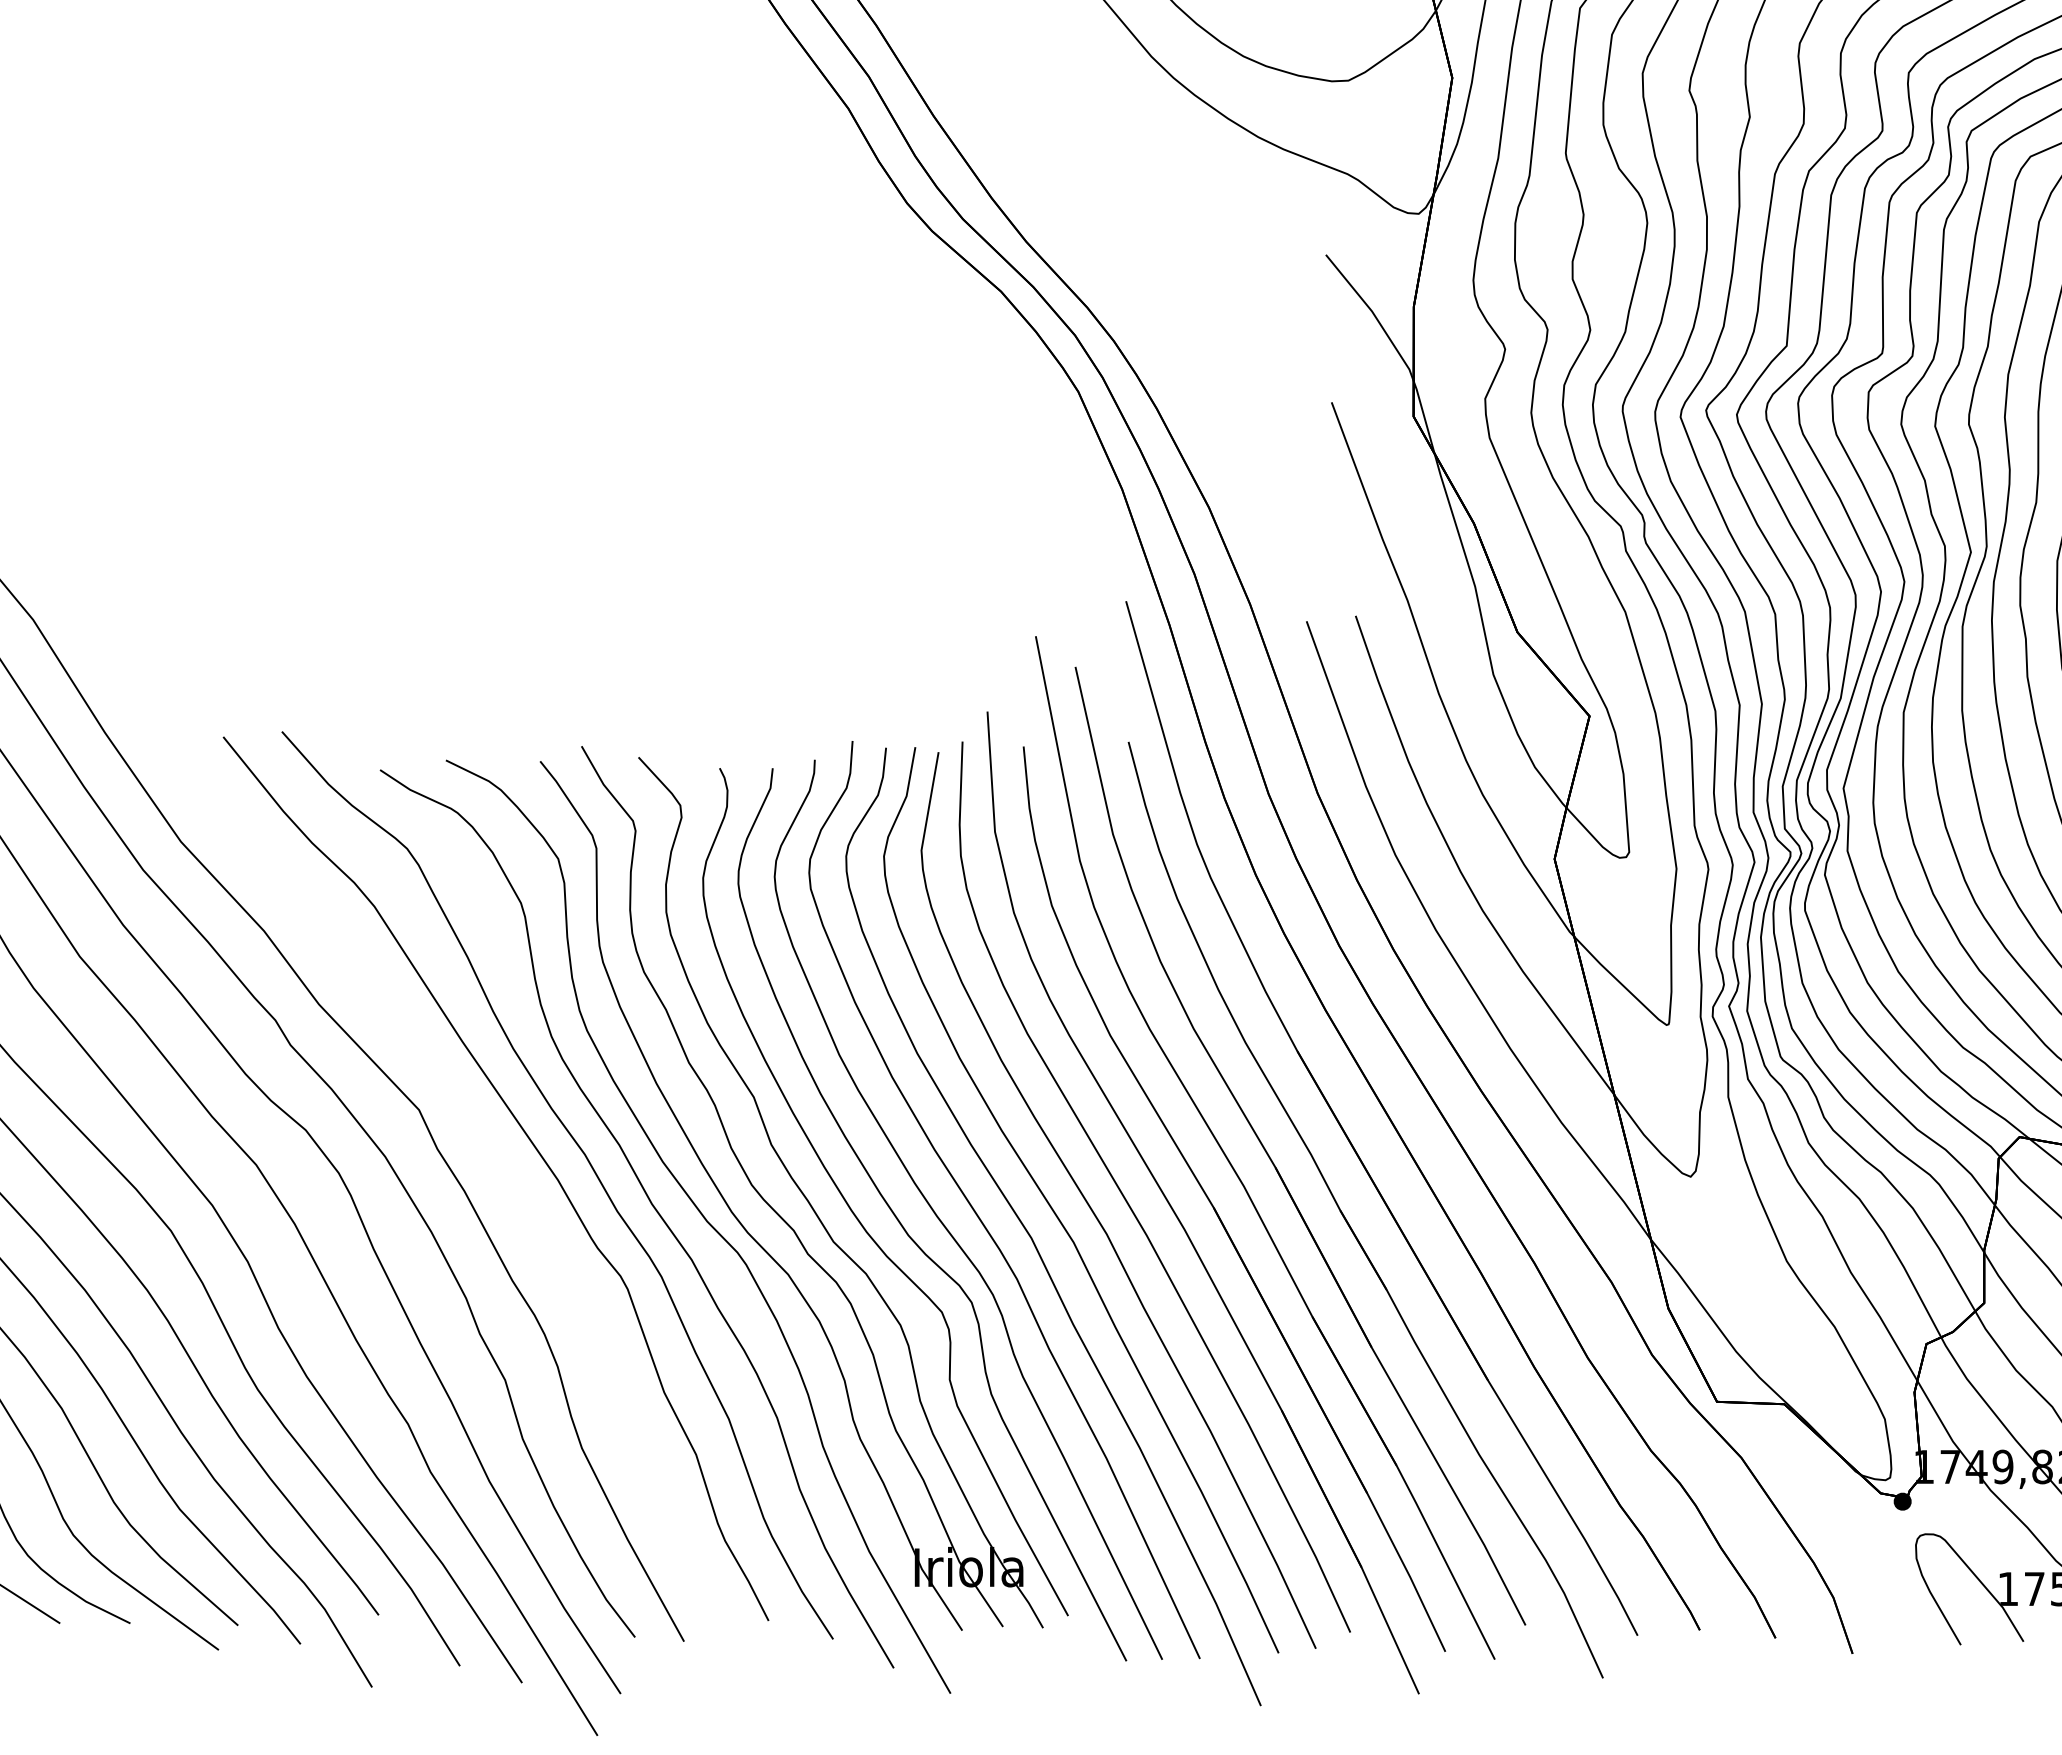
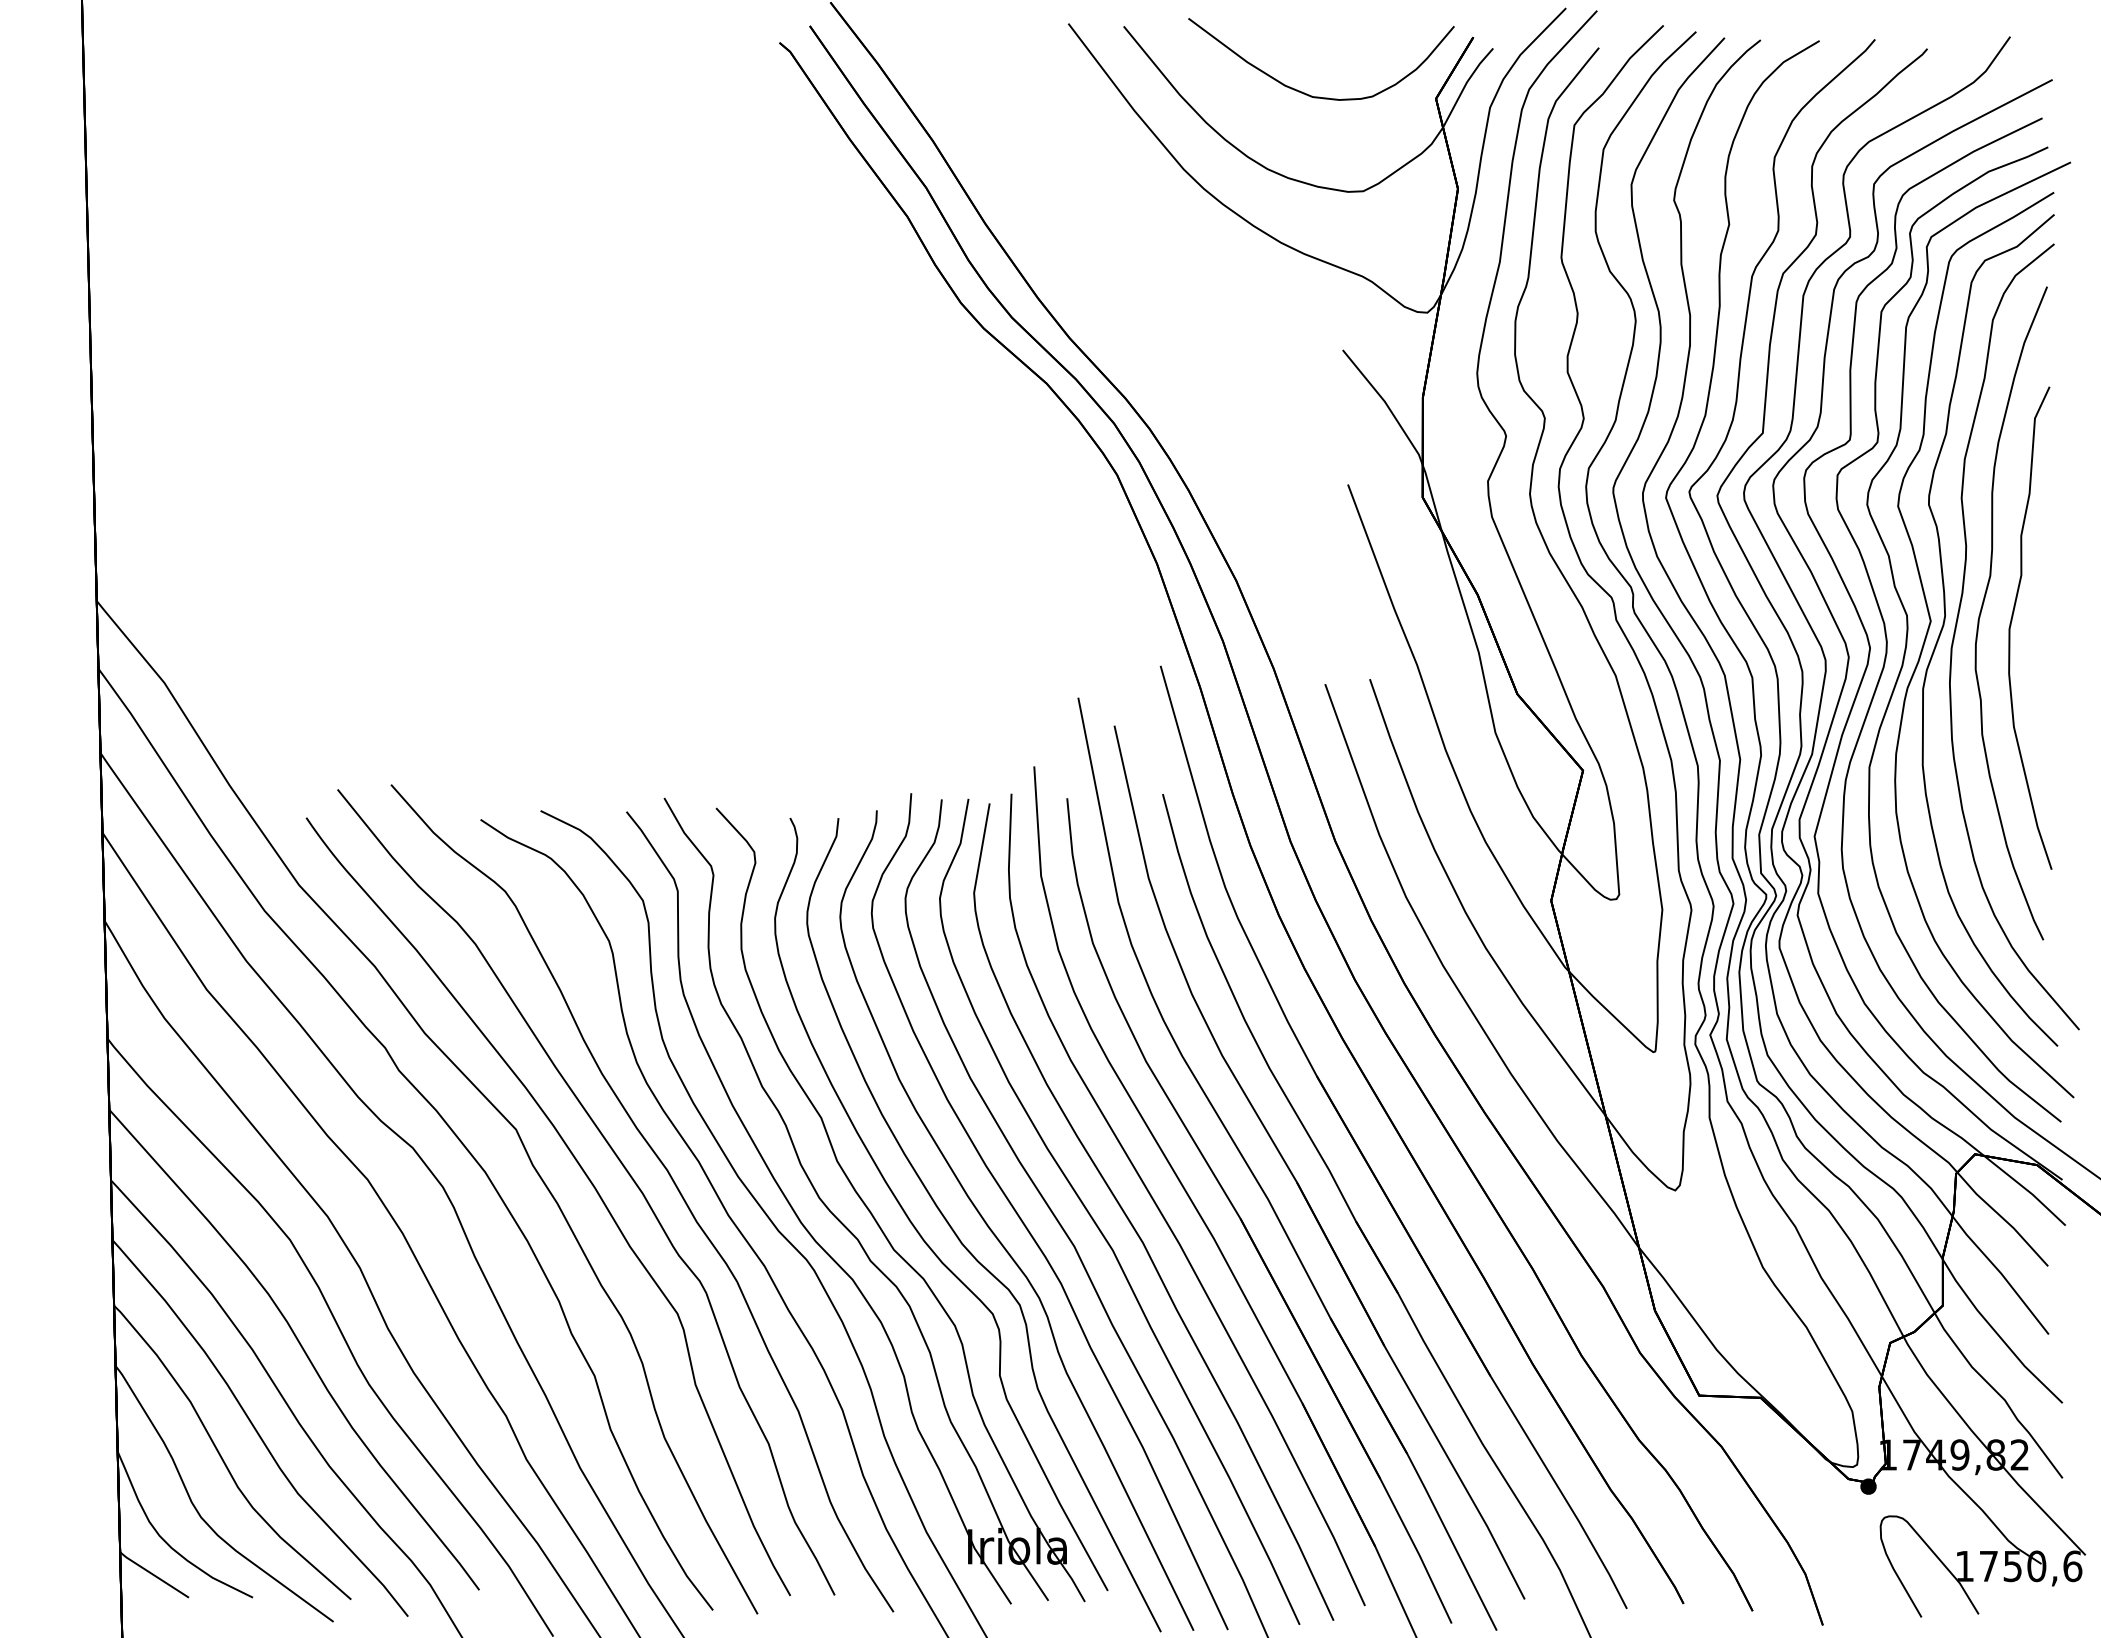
part: (498, 1165) -> (588, 1180), added

